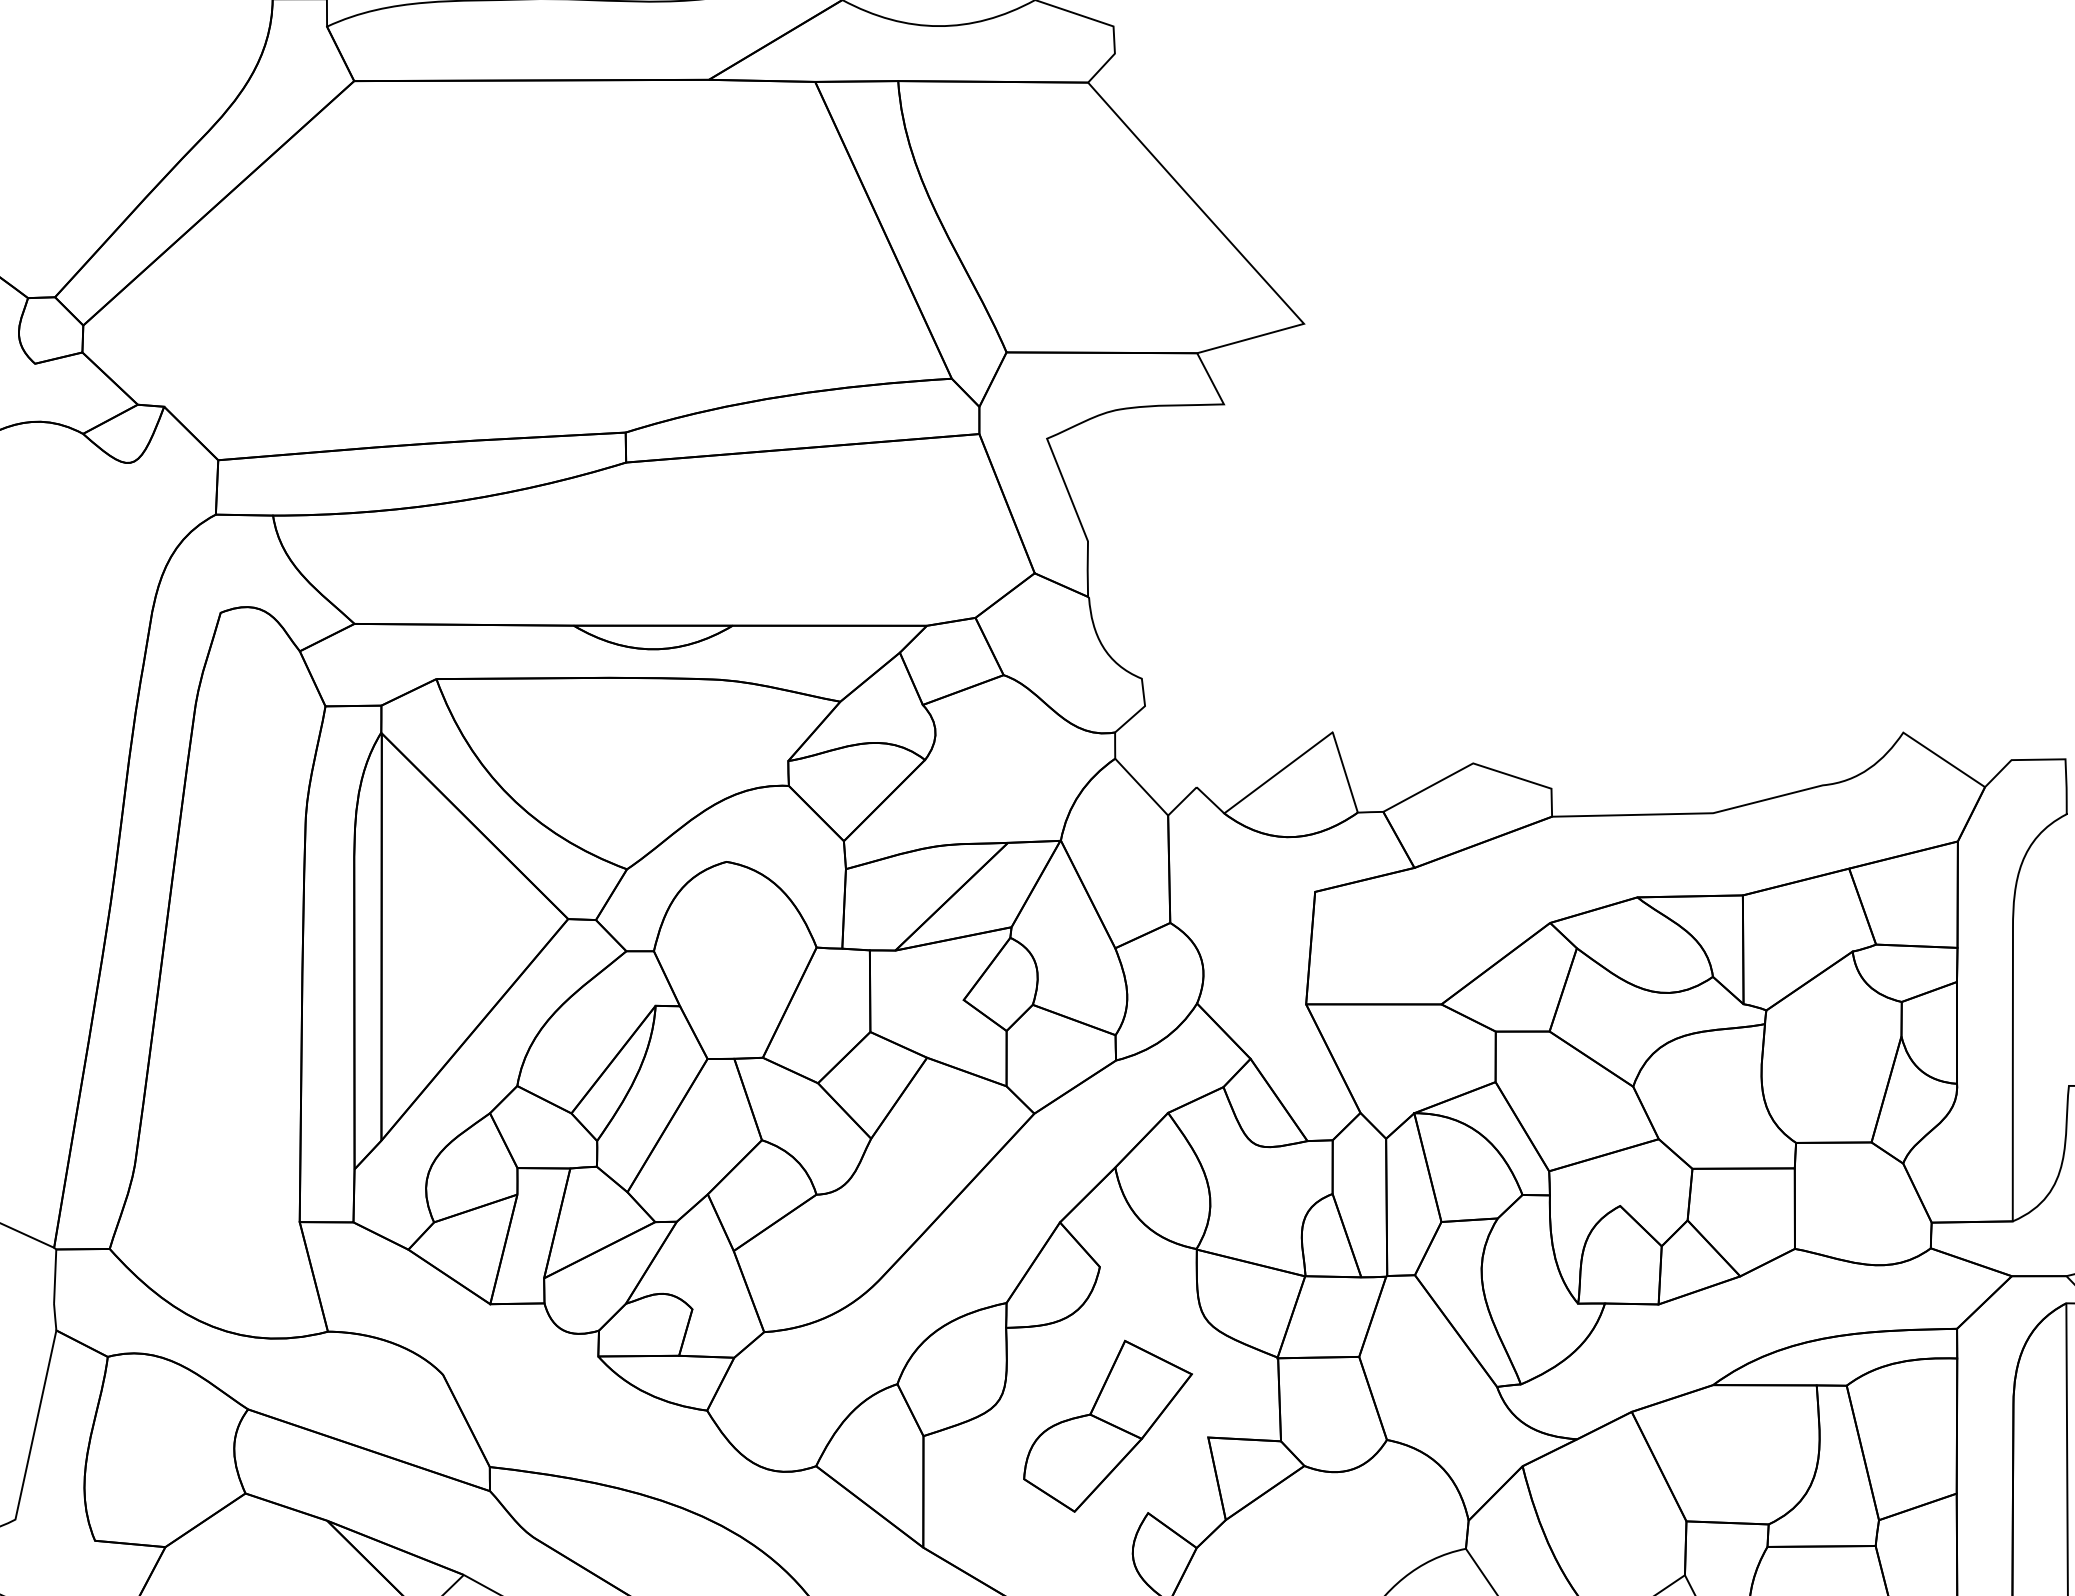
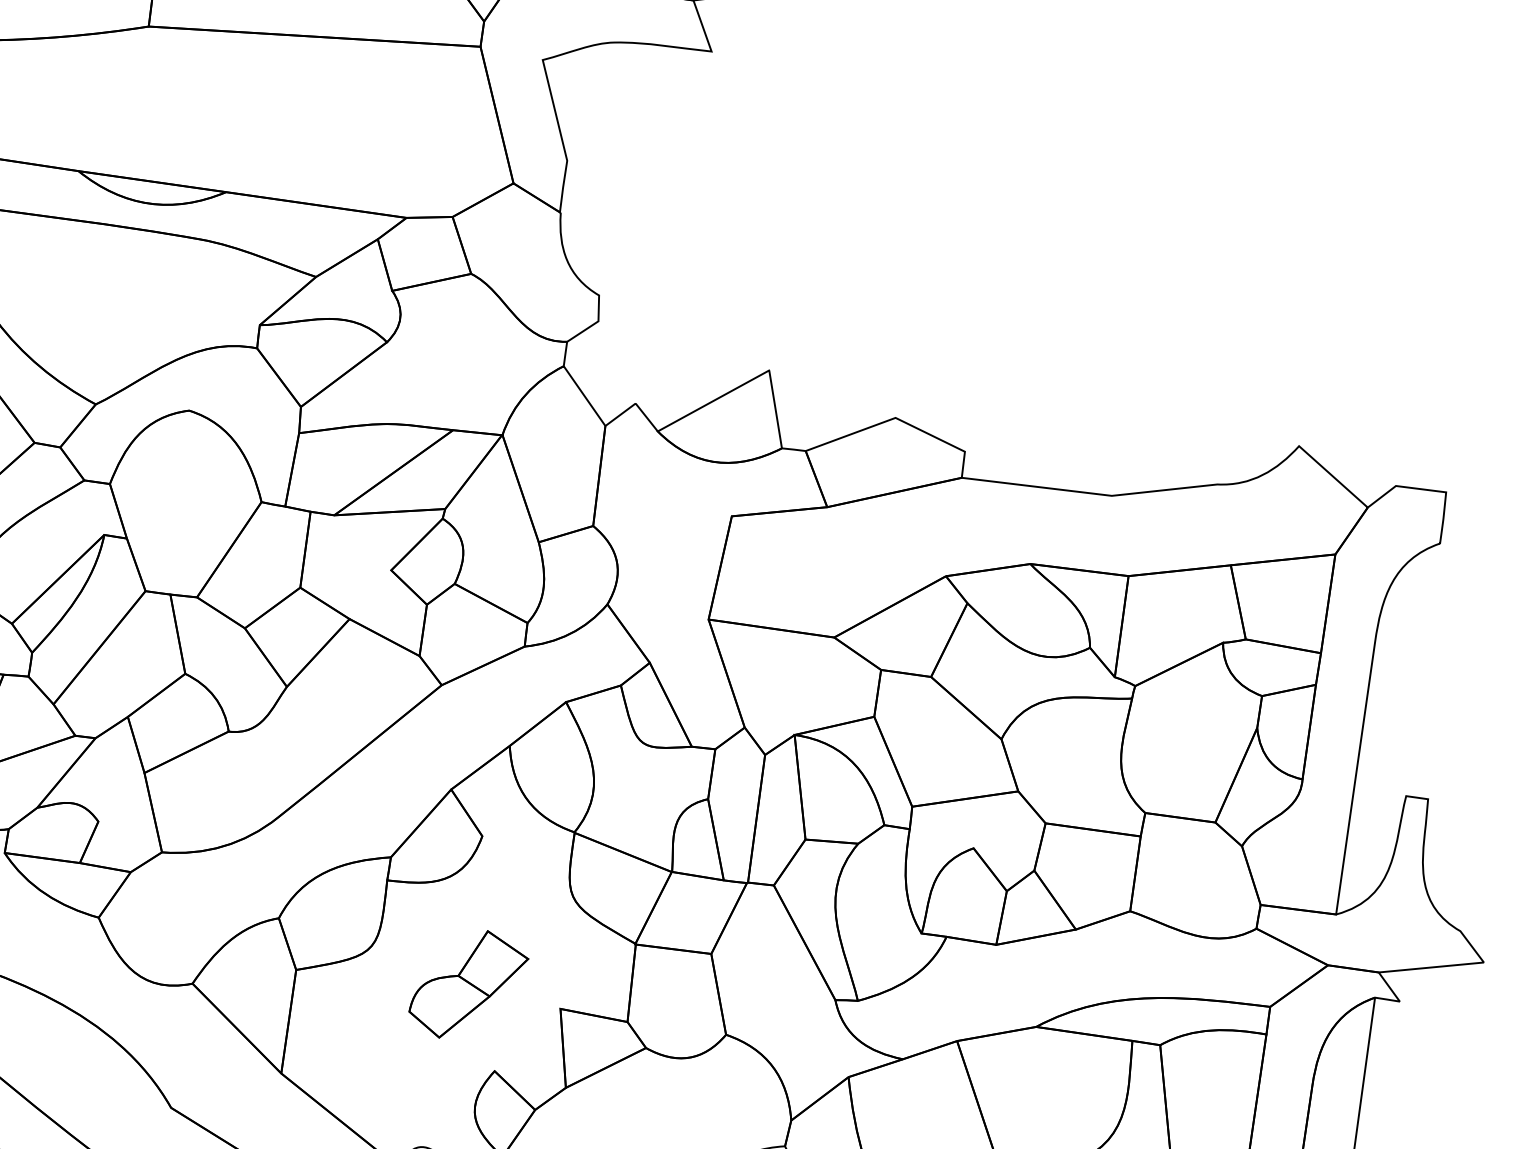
part: (1107, 1425) -> (468, 984), size x0.7

